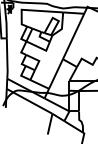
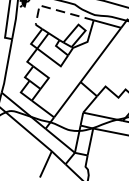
line: (31, 10) -> (52, 9), solid -> dashed

